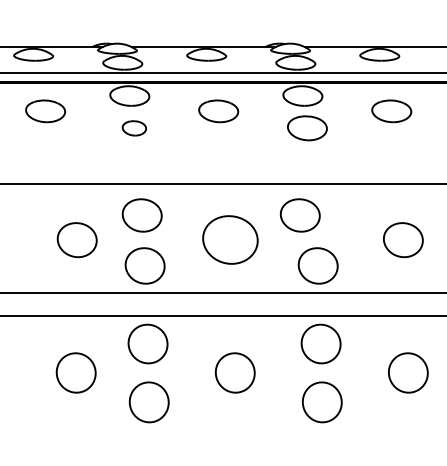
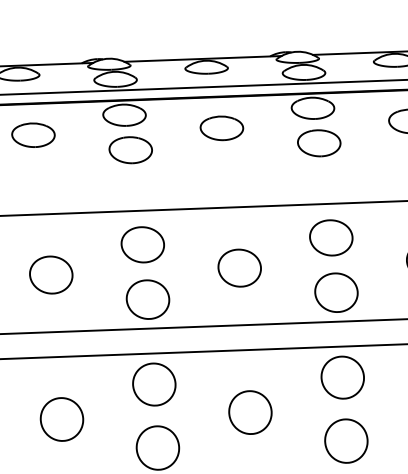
part: (134, 128) -> (130, 150), size x1.67
part: (299, 215) -> (330, 237), moved
part: (76, 240) -> (50, 275), moved
part: (229, 240) -> (238, 268), size x0.71
part: (75, 372) -> (61, 419), moved

